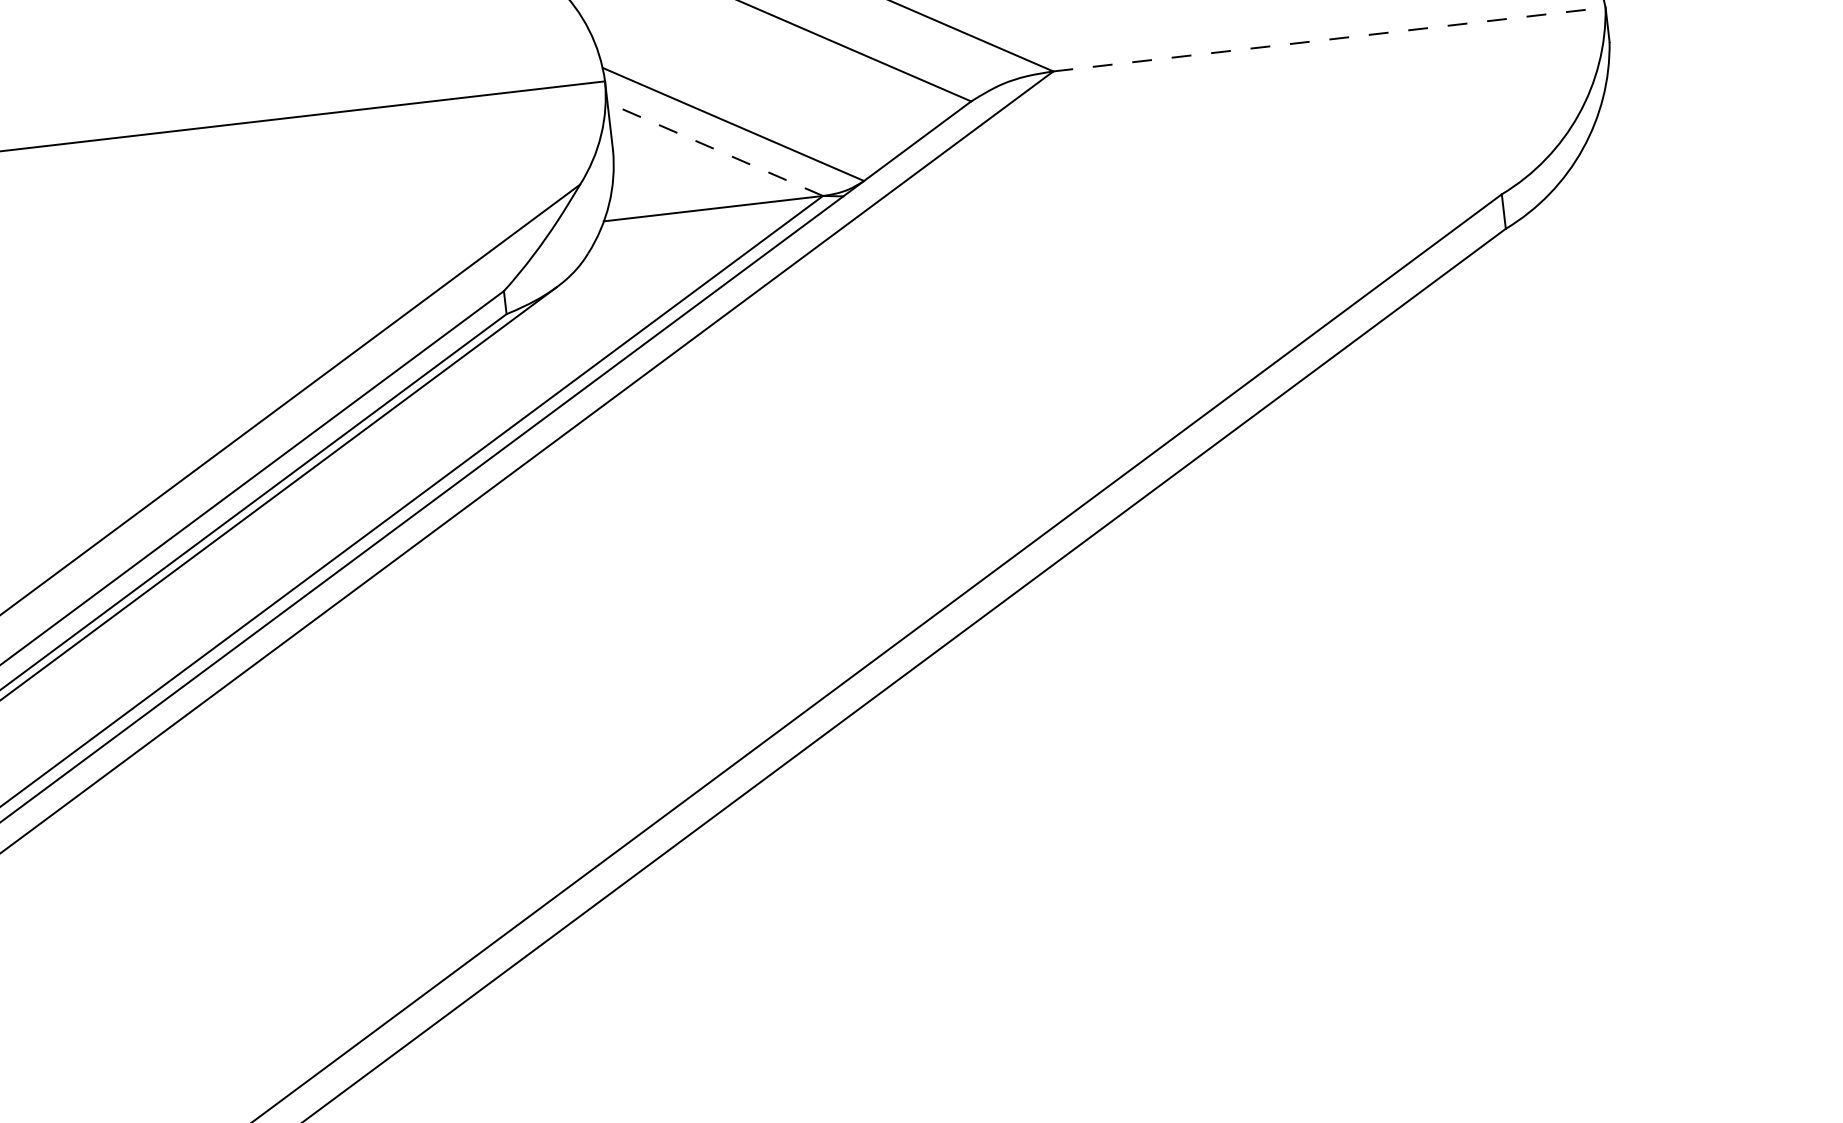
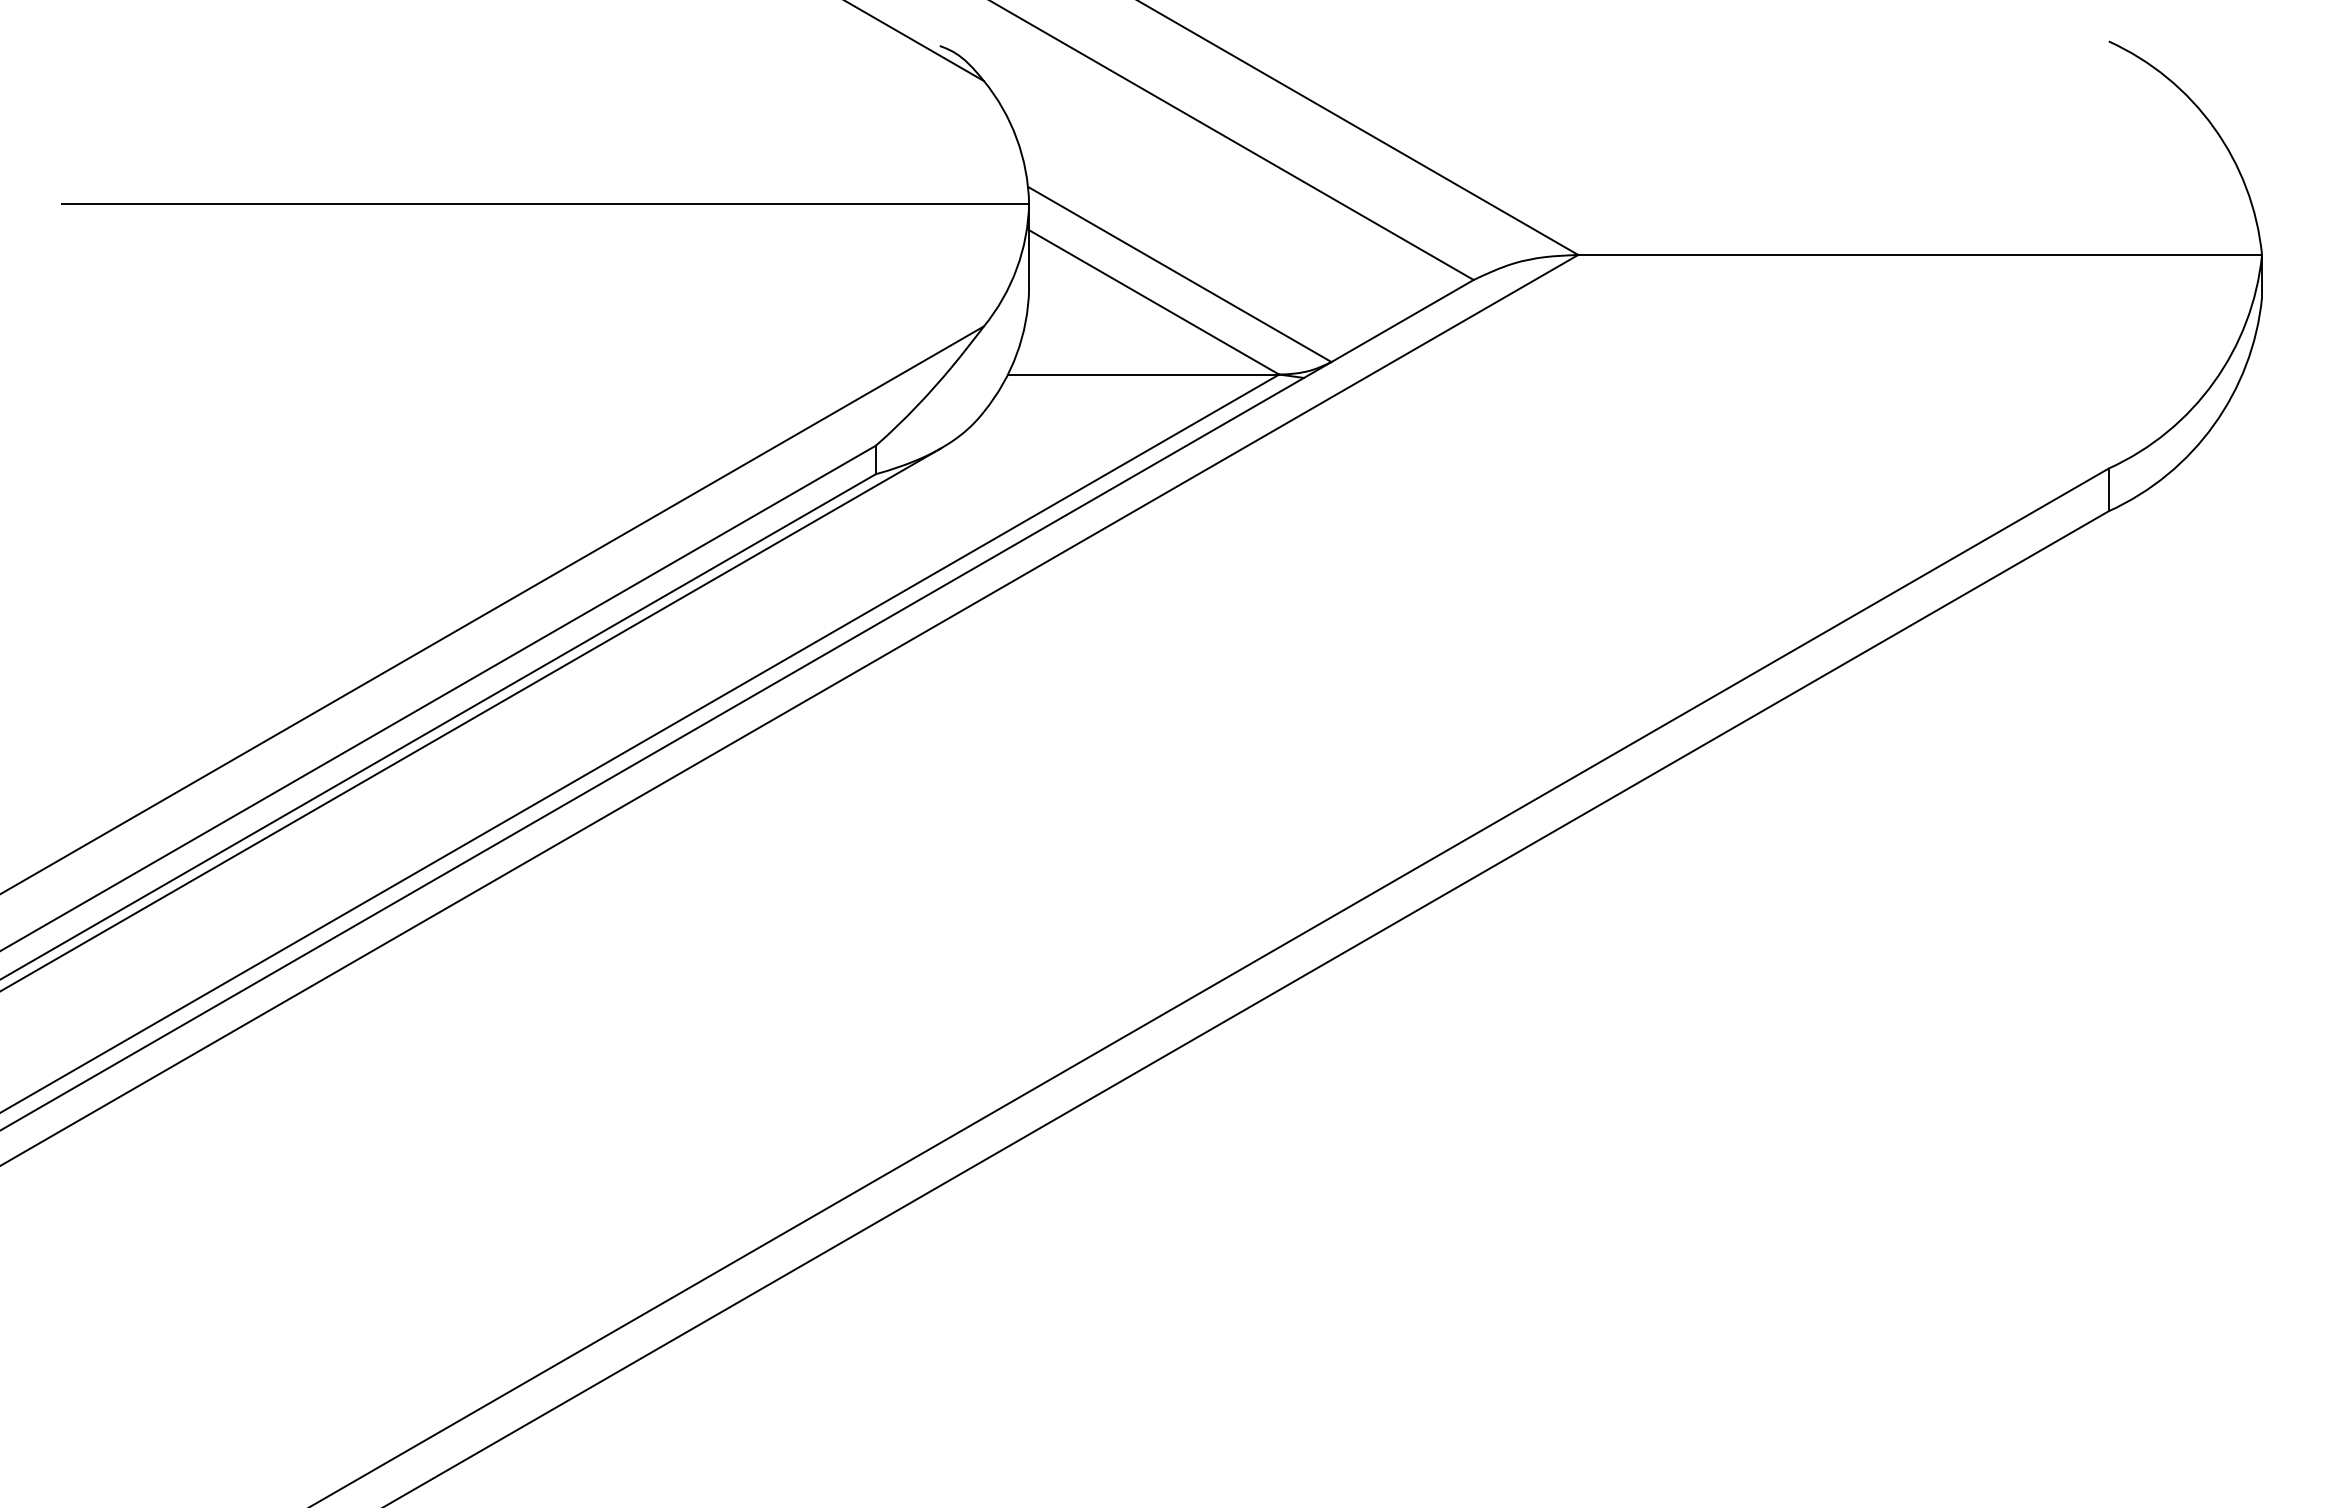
line: (1329, 39) -> (1920, 254), dashed -> solid
line: (714, 149) -> (1153, 302), dashed -> solid

